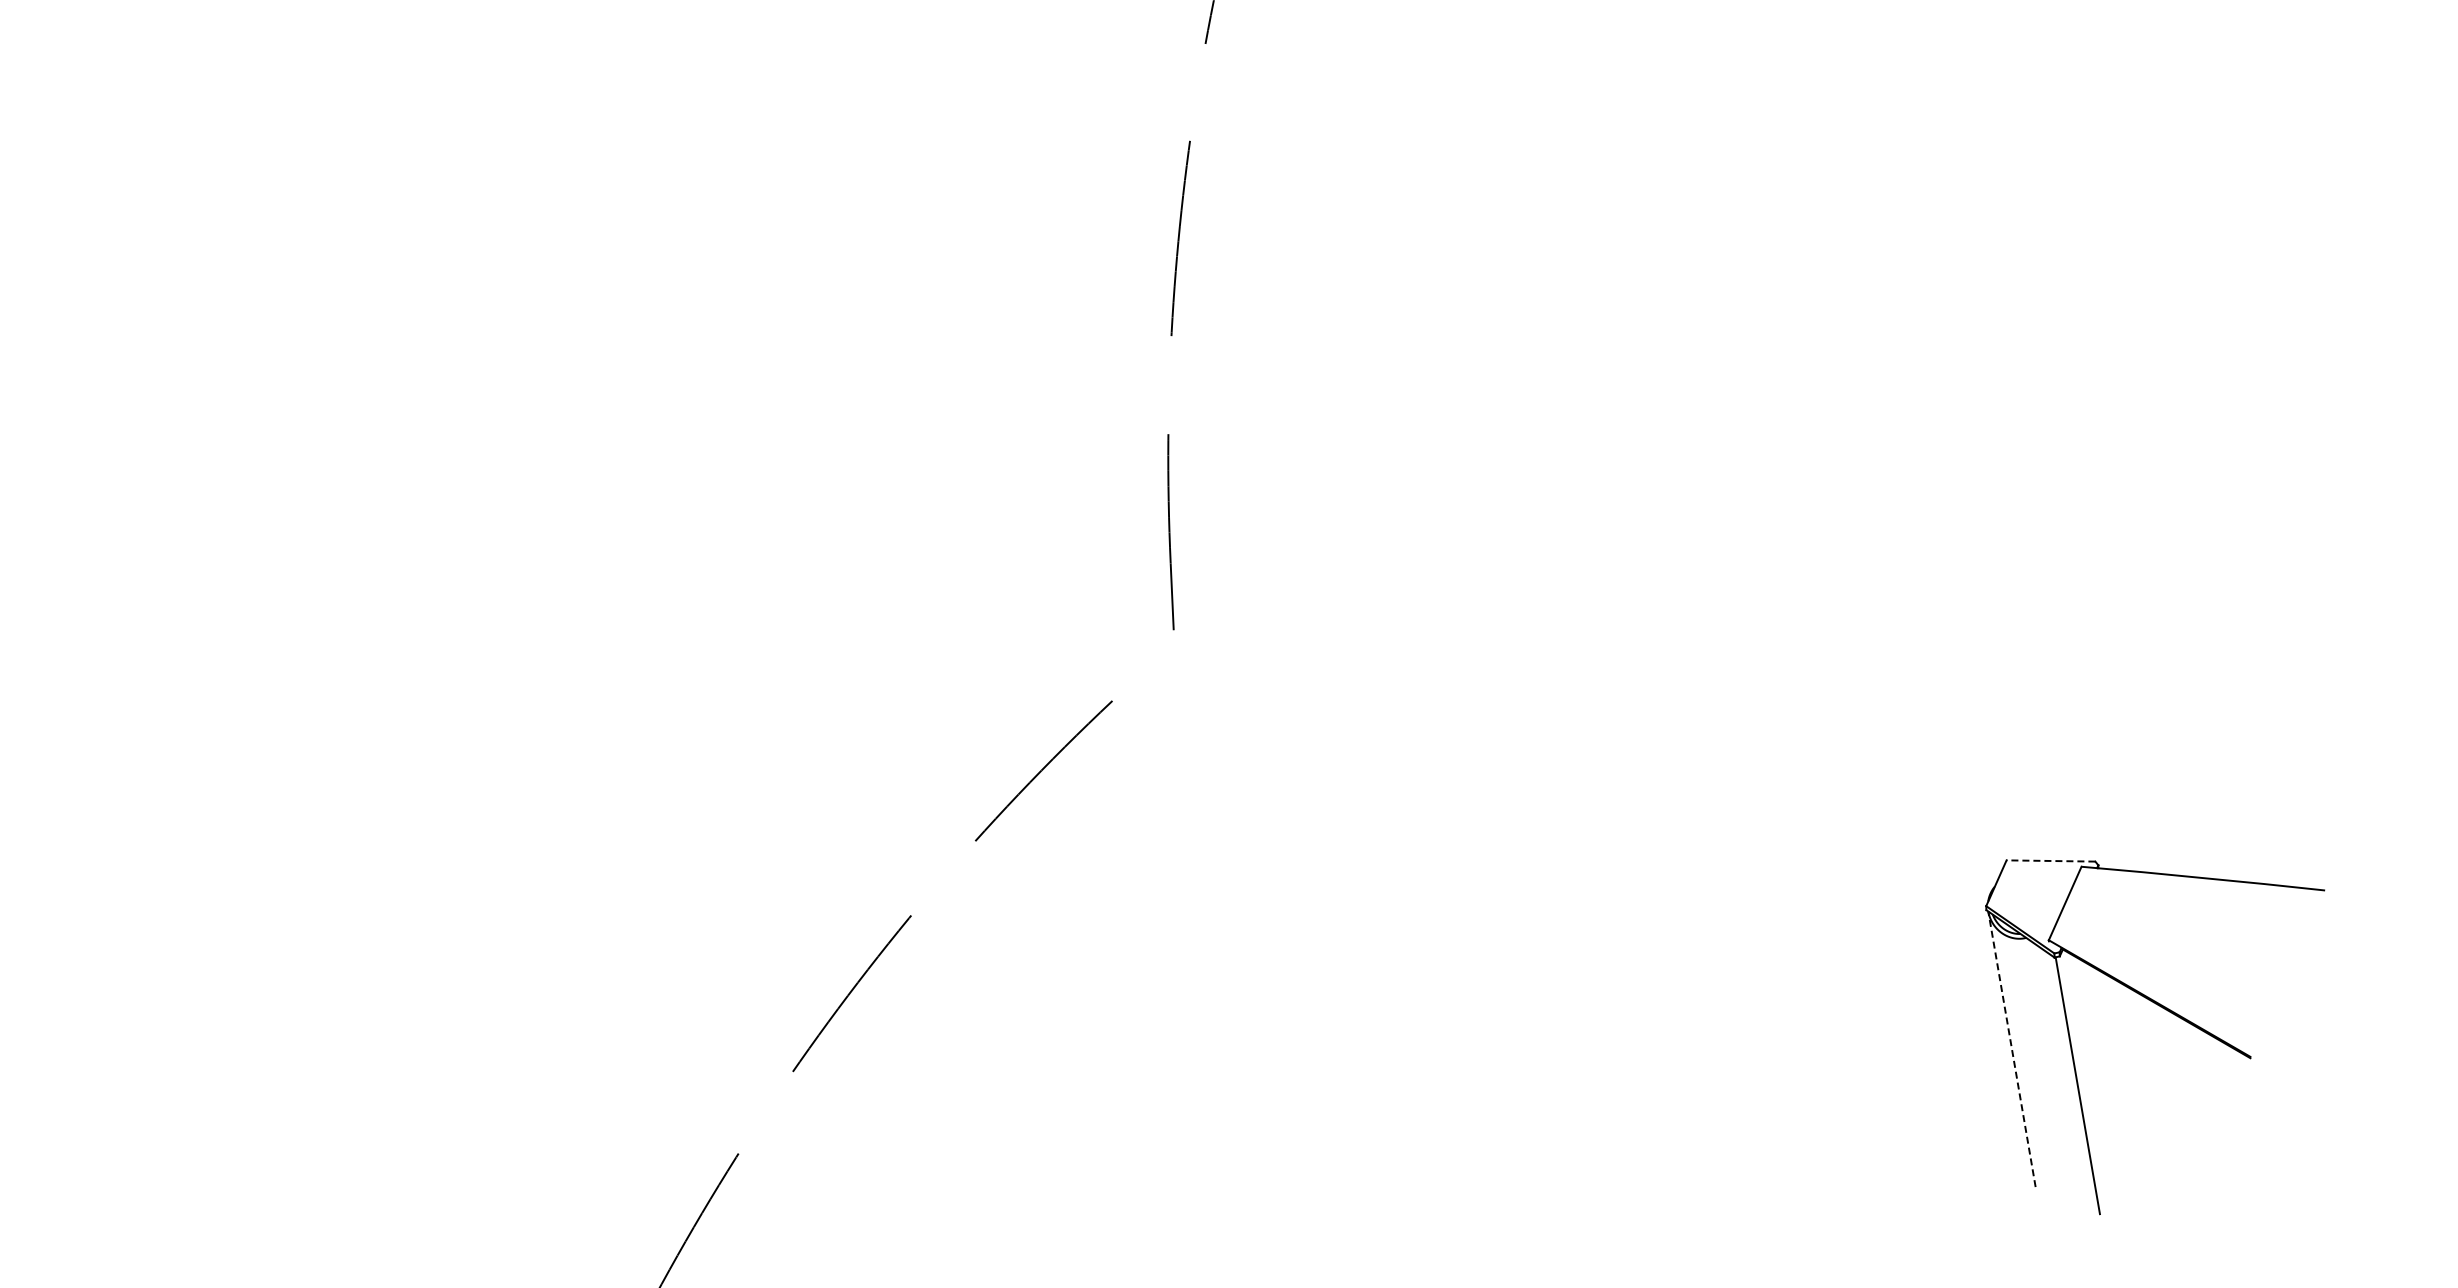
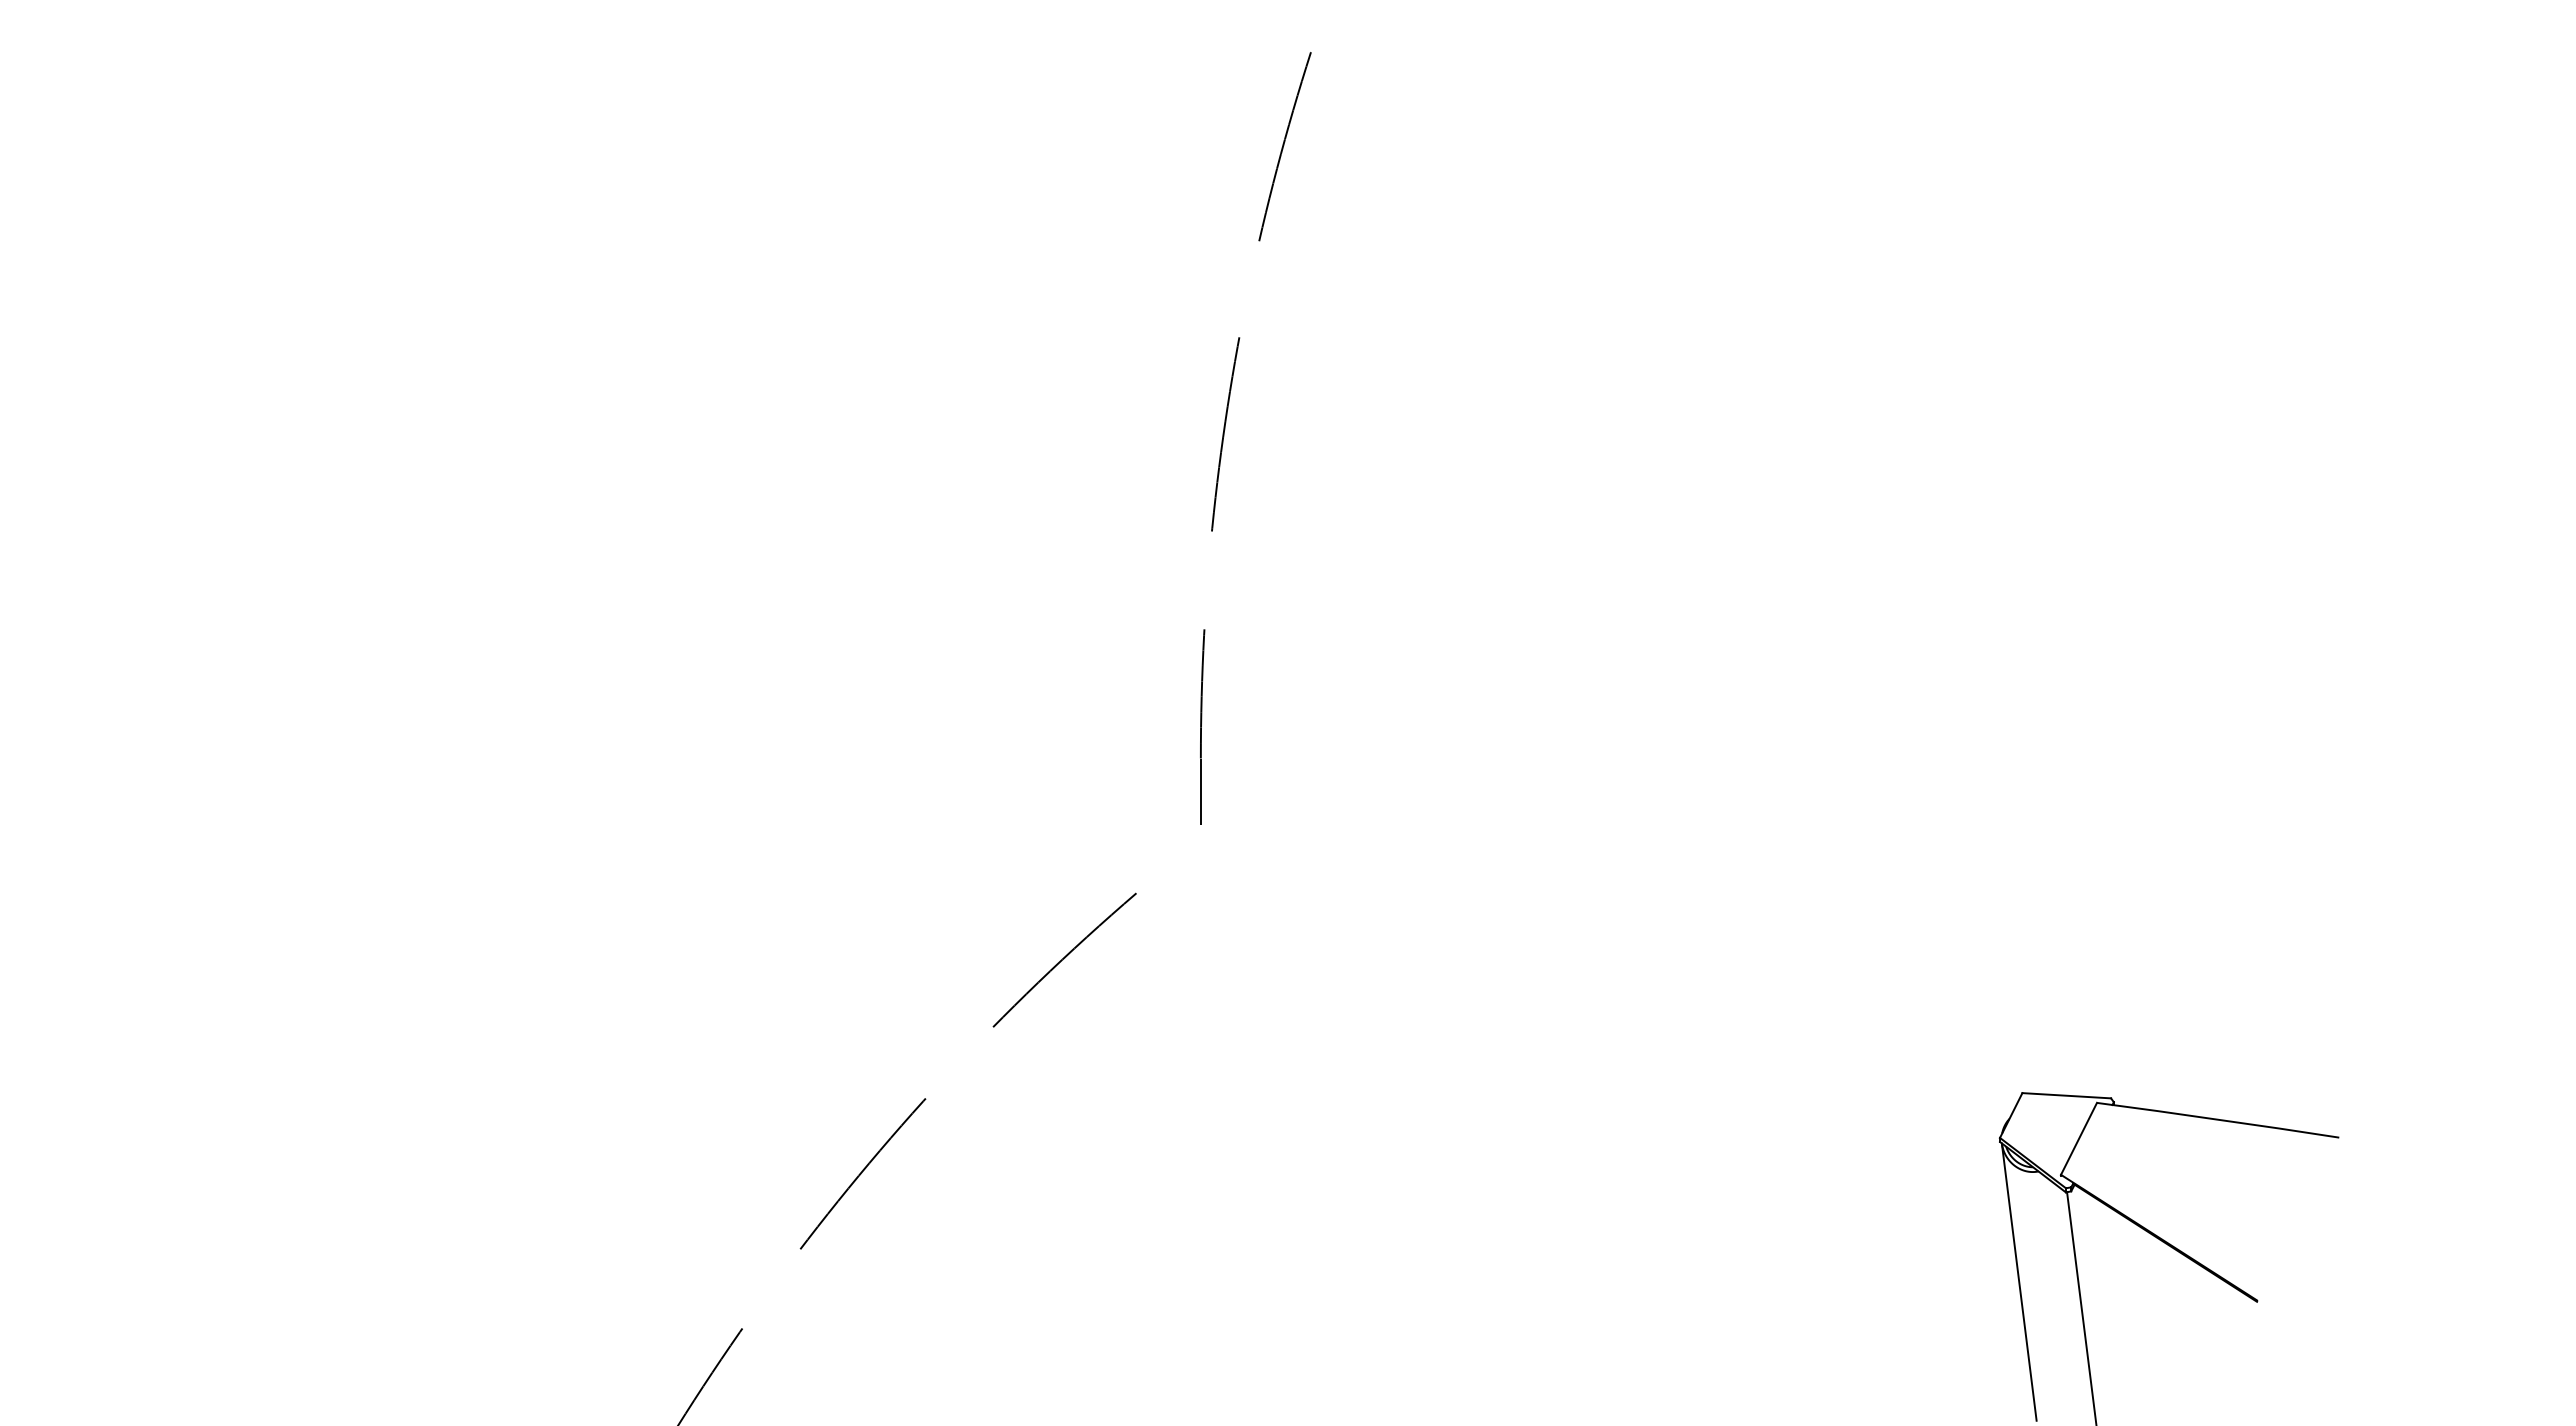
line: (2050, 860) -> (2066, 1095), dashed -> solid
line: (2012, 1049) -> (2019, 1282), dashed -> solid

